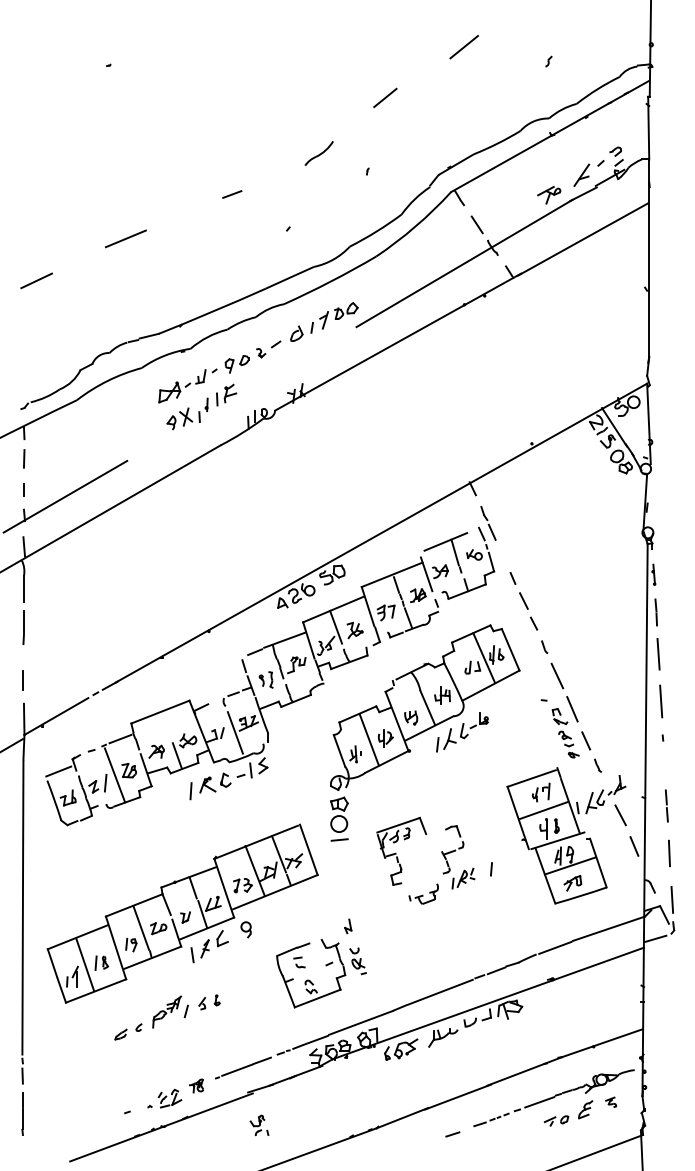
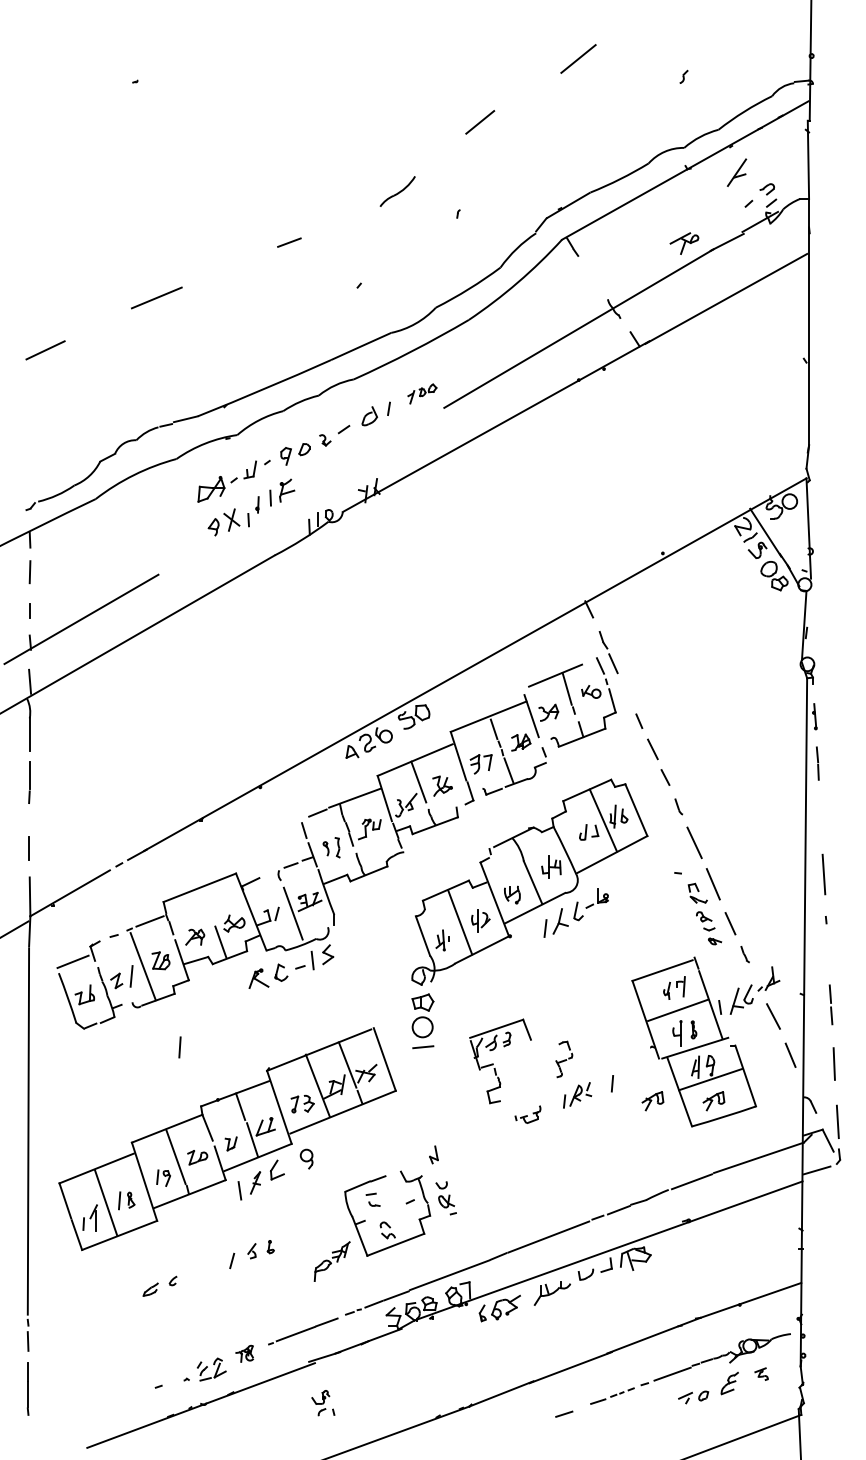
part: (581, 175) -> (736, 172), moved
line: (477, 224) -> (594, 280), removed
part: (339, 315) -> (422, 393), size x0.6
line: (658, 654) -> (820, 815), removed
line: (190, 791) -> (179, 1047), moved
part: (453, 849) -> (564, 1059), size x0.6
part: (523, 883) -> (652, 1101), added
part: (423, 893) -> (527, 1114), size x0.7
part: (166, 1011) -> (331, 1261), moved

